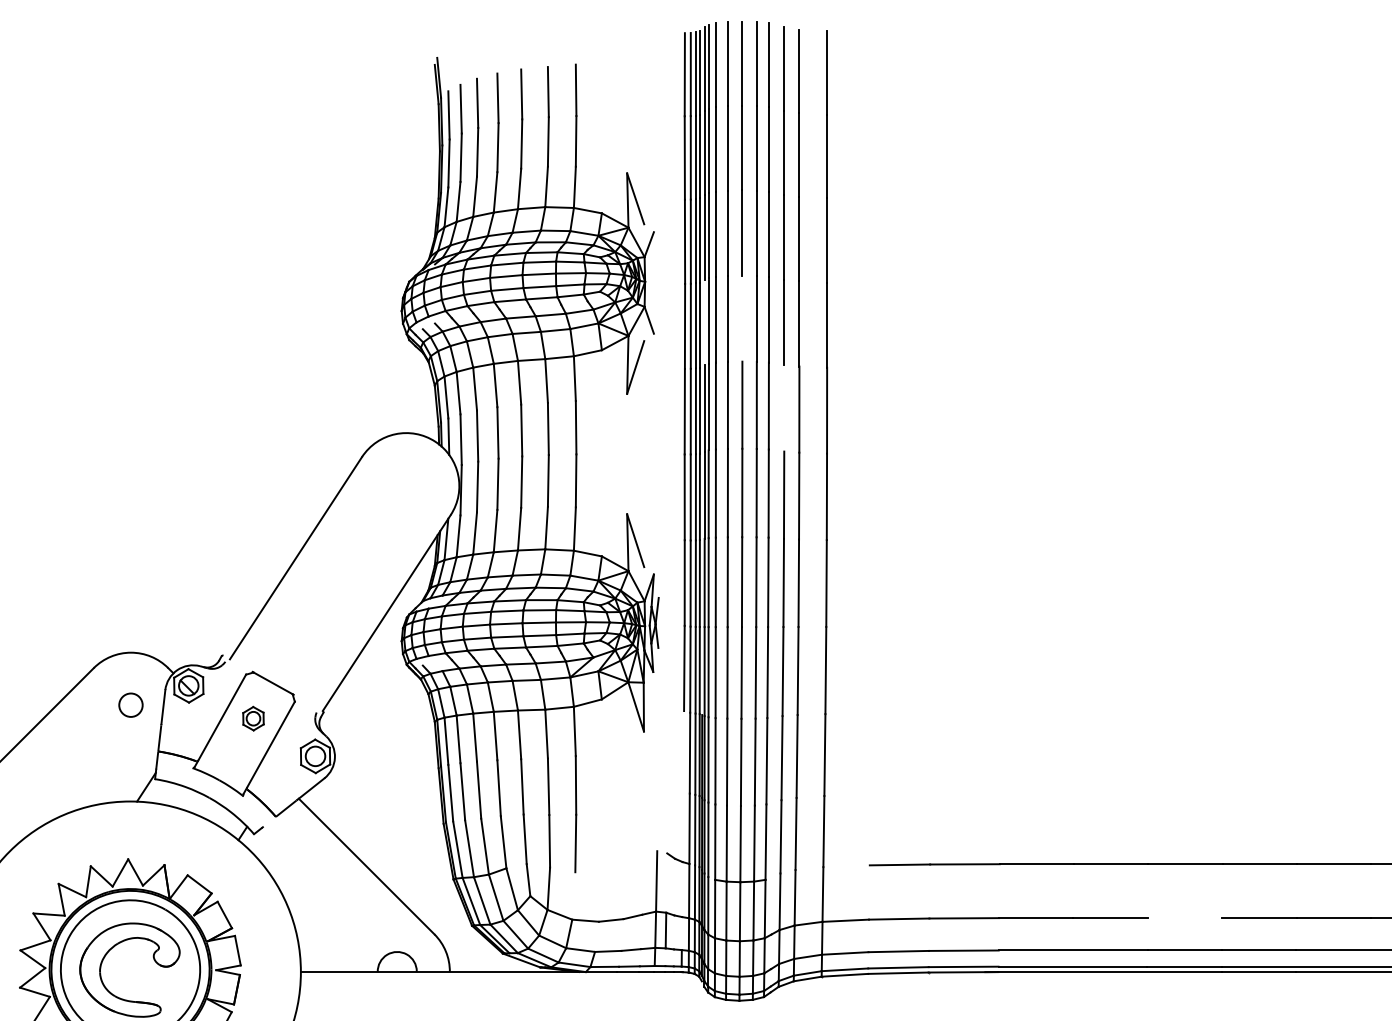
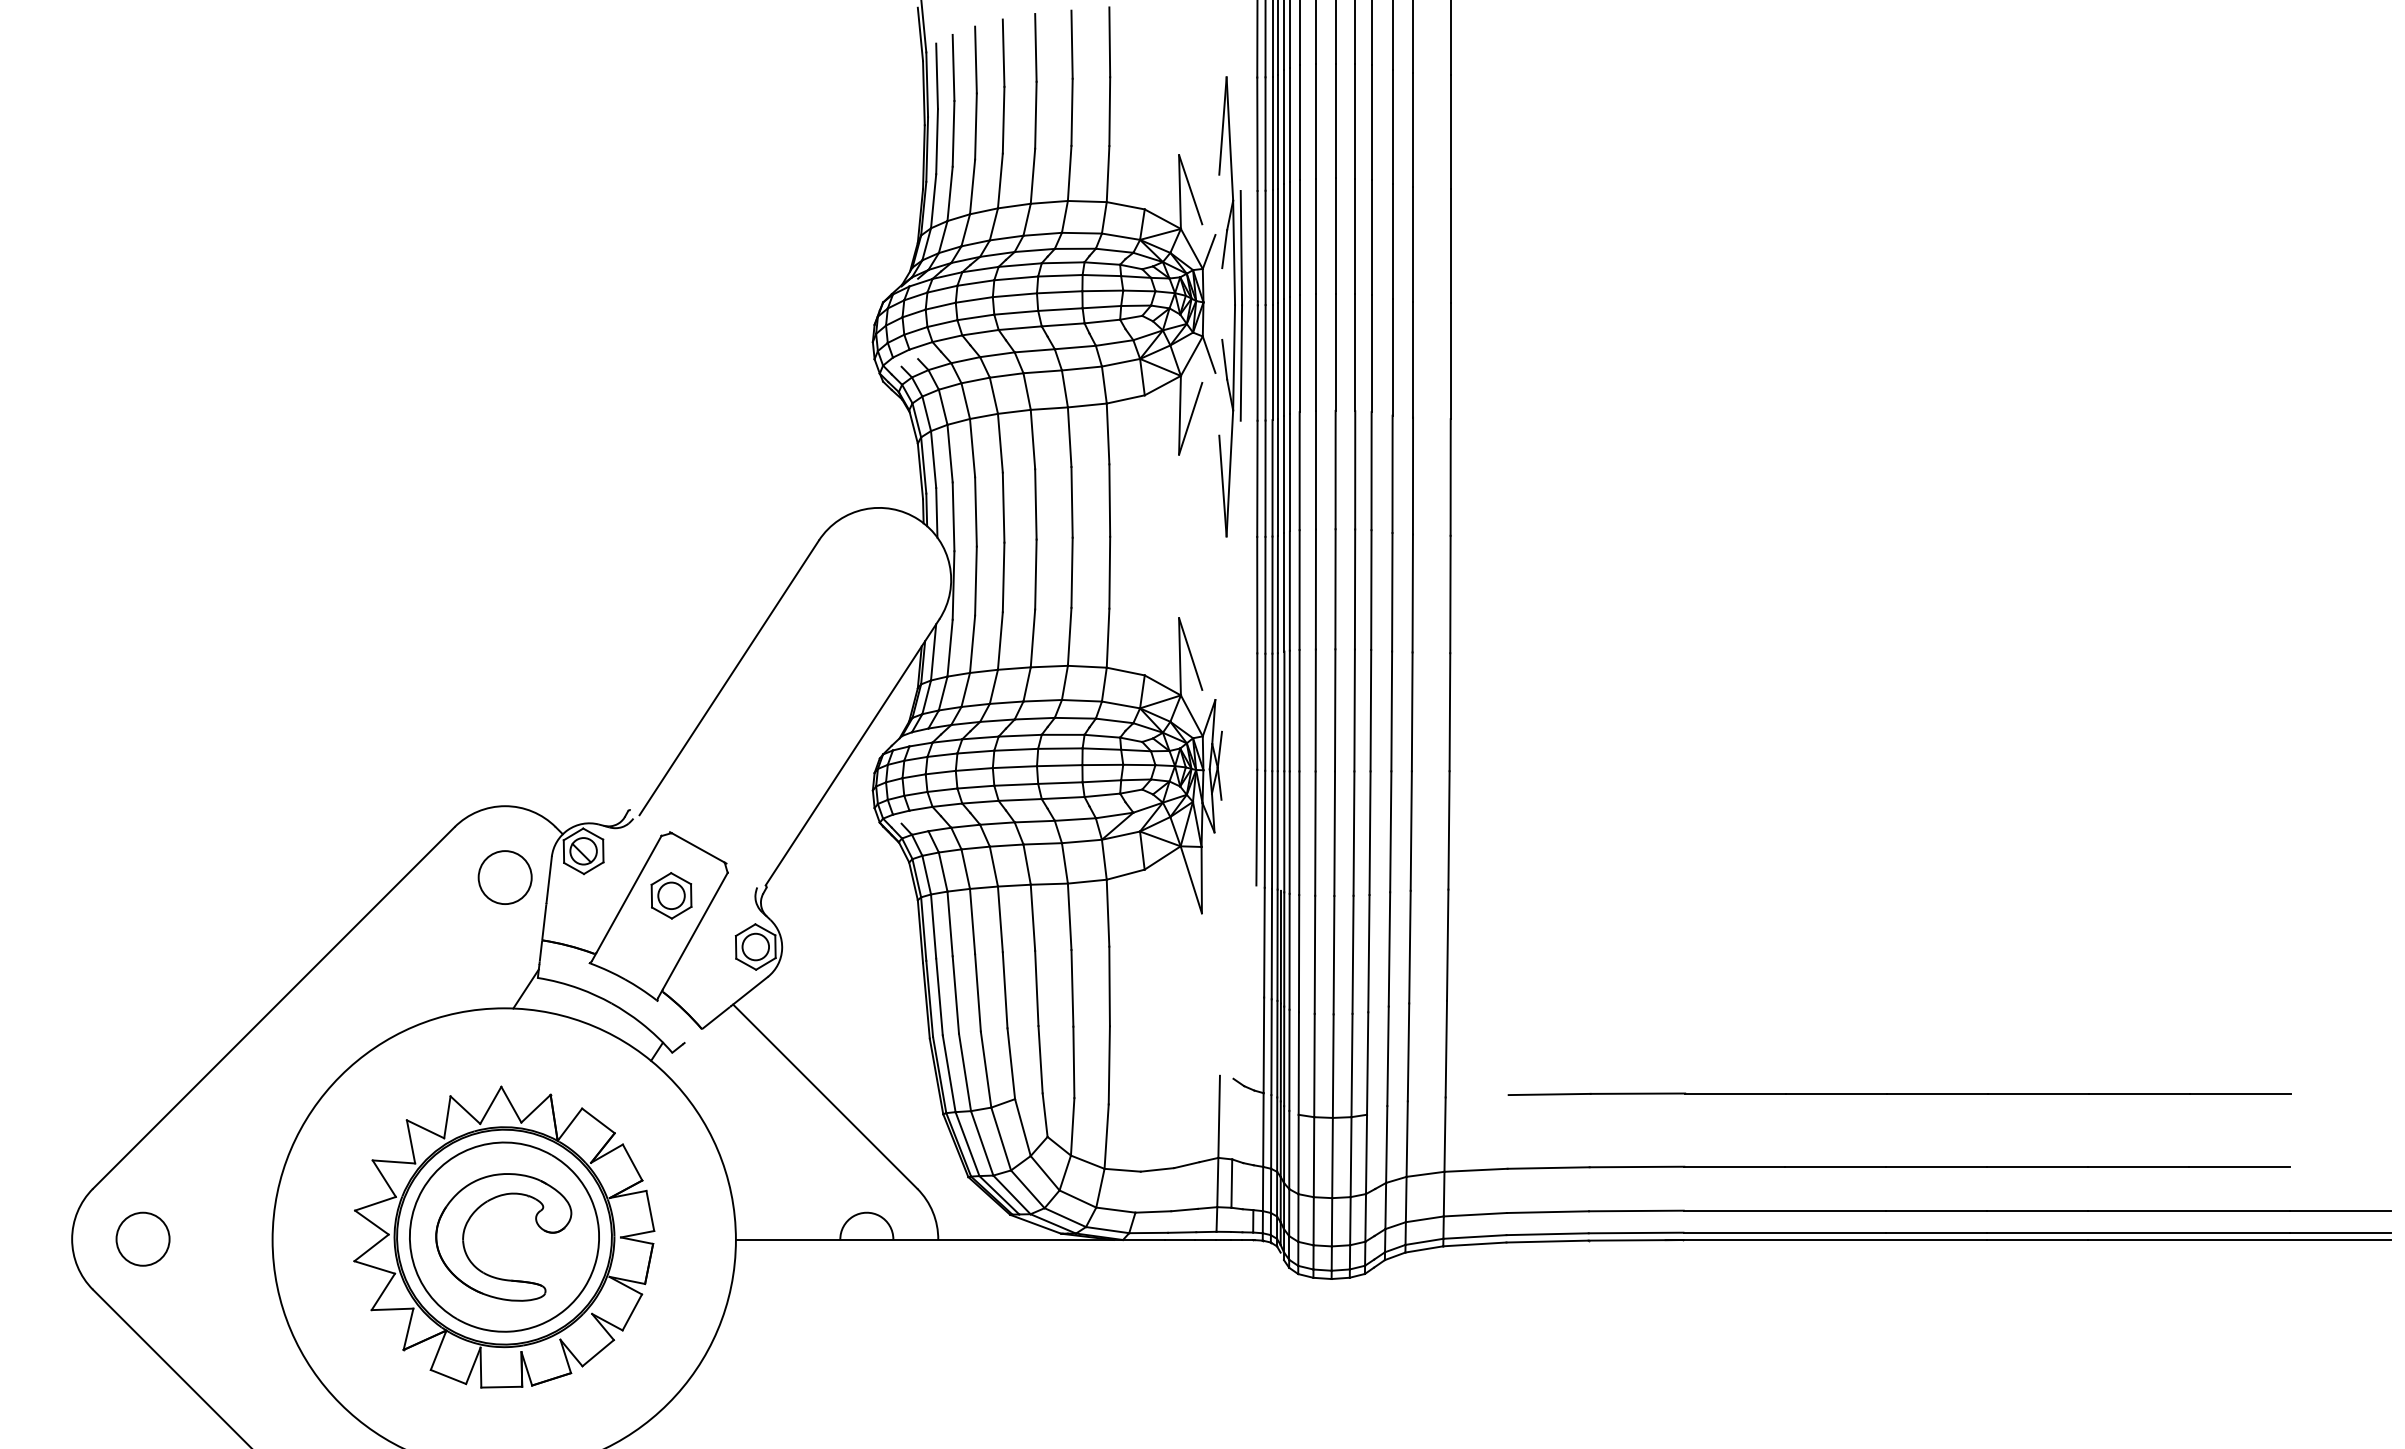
part: (665, 284) -> (1230, 306), added
line: (742, 318) -> (1335, 352), added
line: (704, 322) -> (1284, 357), added
line: (784, 408) -> (1392, 474), added
circle: (130, 705) -> (504, 877), size x1.67
part: (253, 718) -> (671, 895), size x1.43
line: (573, 895) -> (1106, 1136), added
line: (1184, 917) -> (1936, 1166), added

